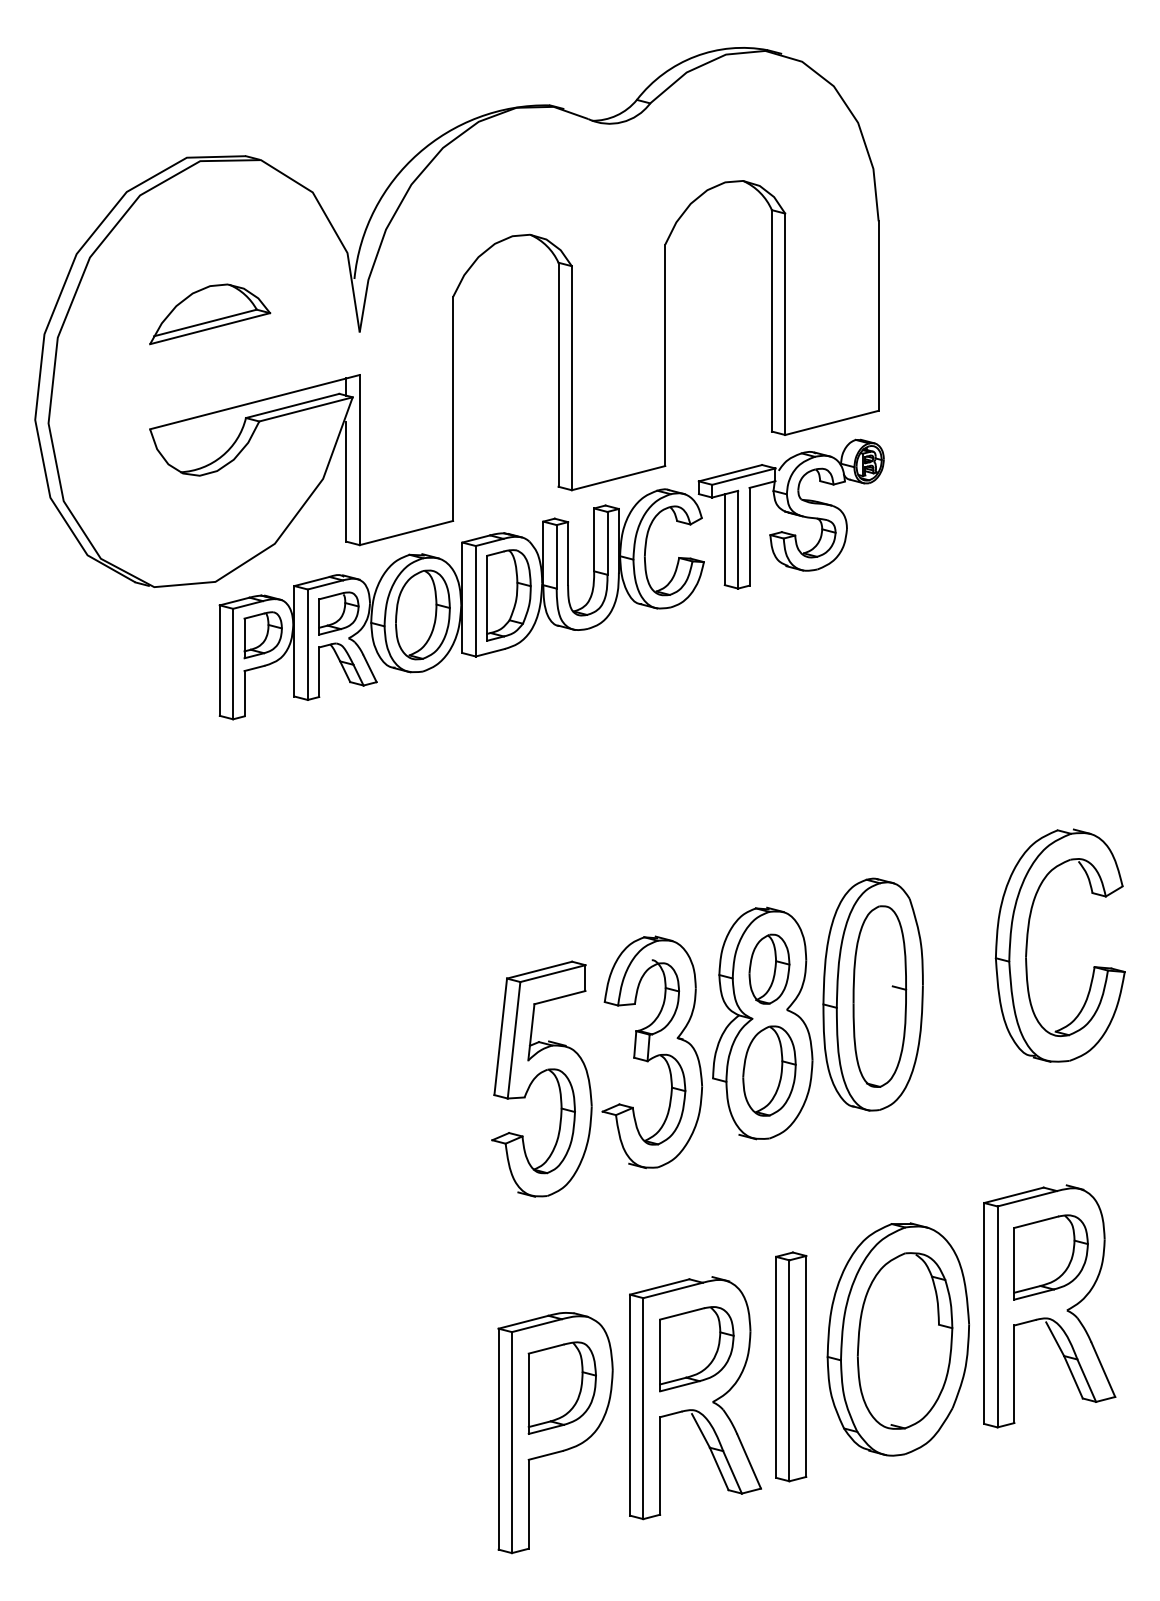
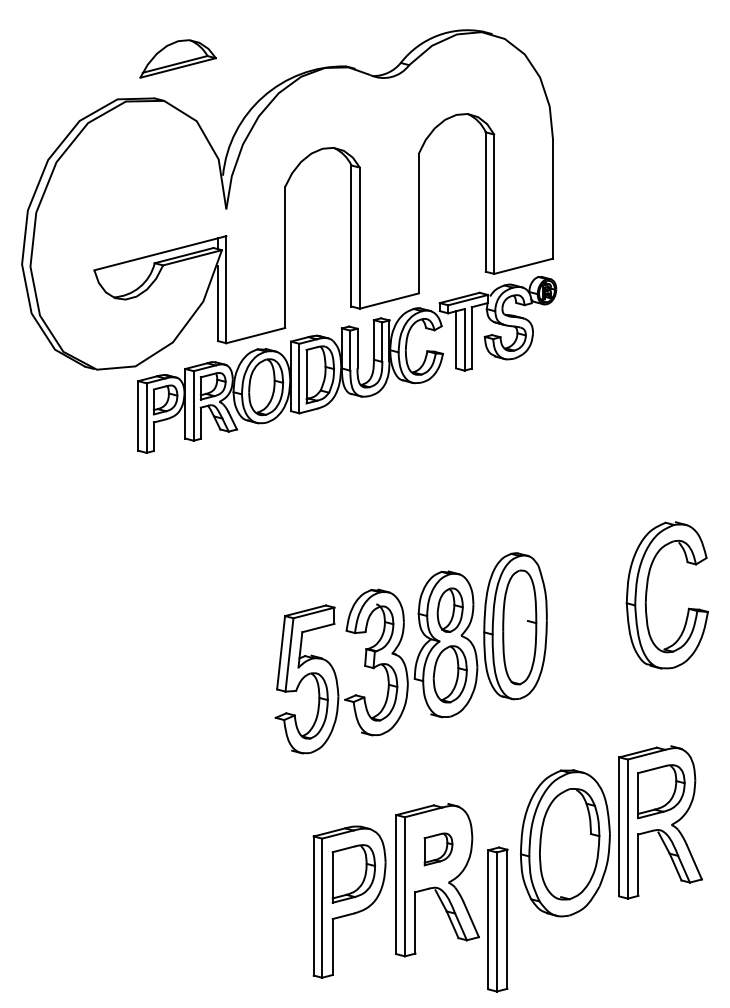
part: (209, 313) -> (177, 58), moved
part: (717, 1041) -> (417, 655), moved
part: (696, 1349) -> (438, 849), size x0.6
part: (790, 1366) -> (497, 919), moved

